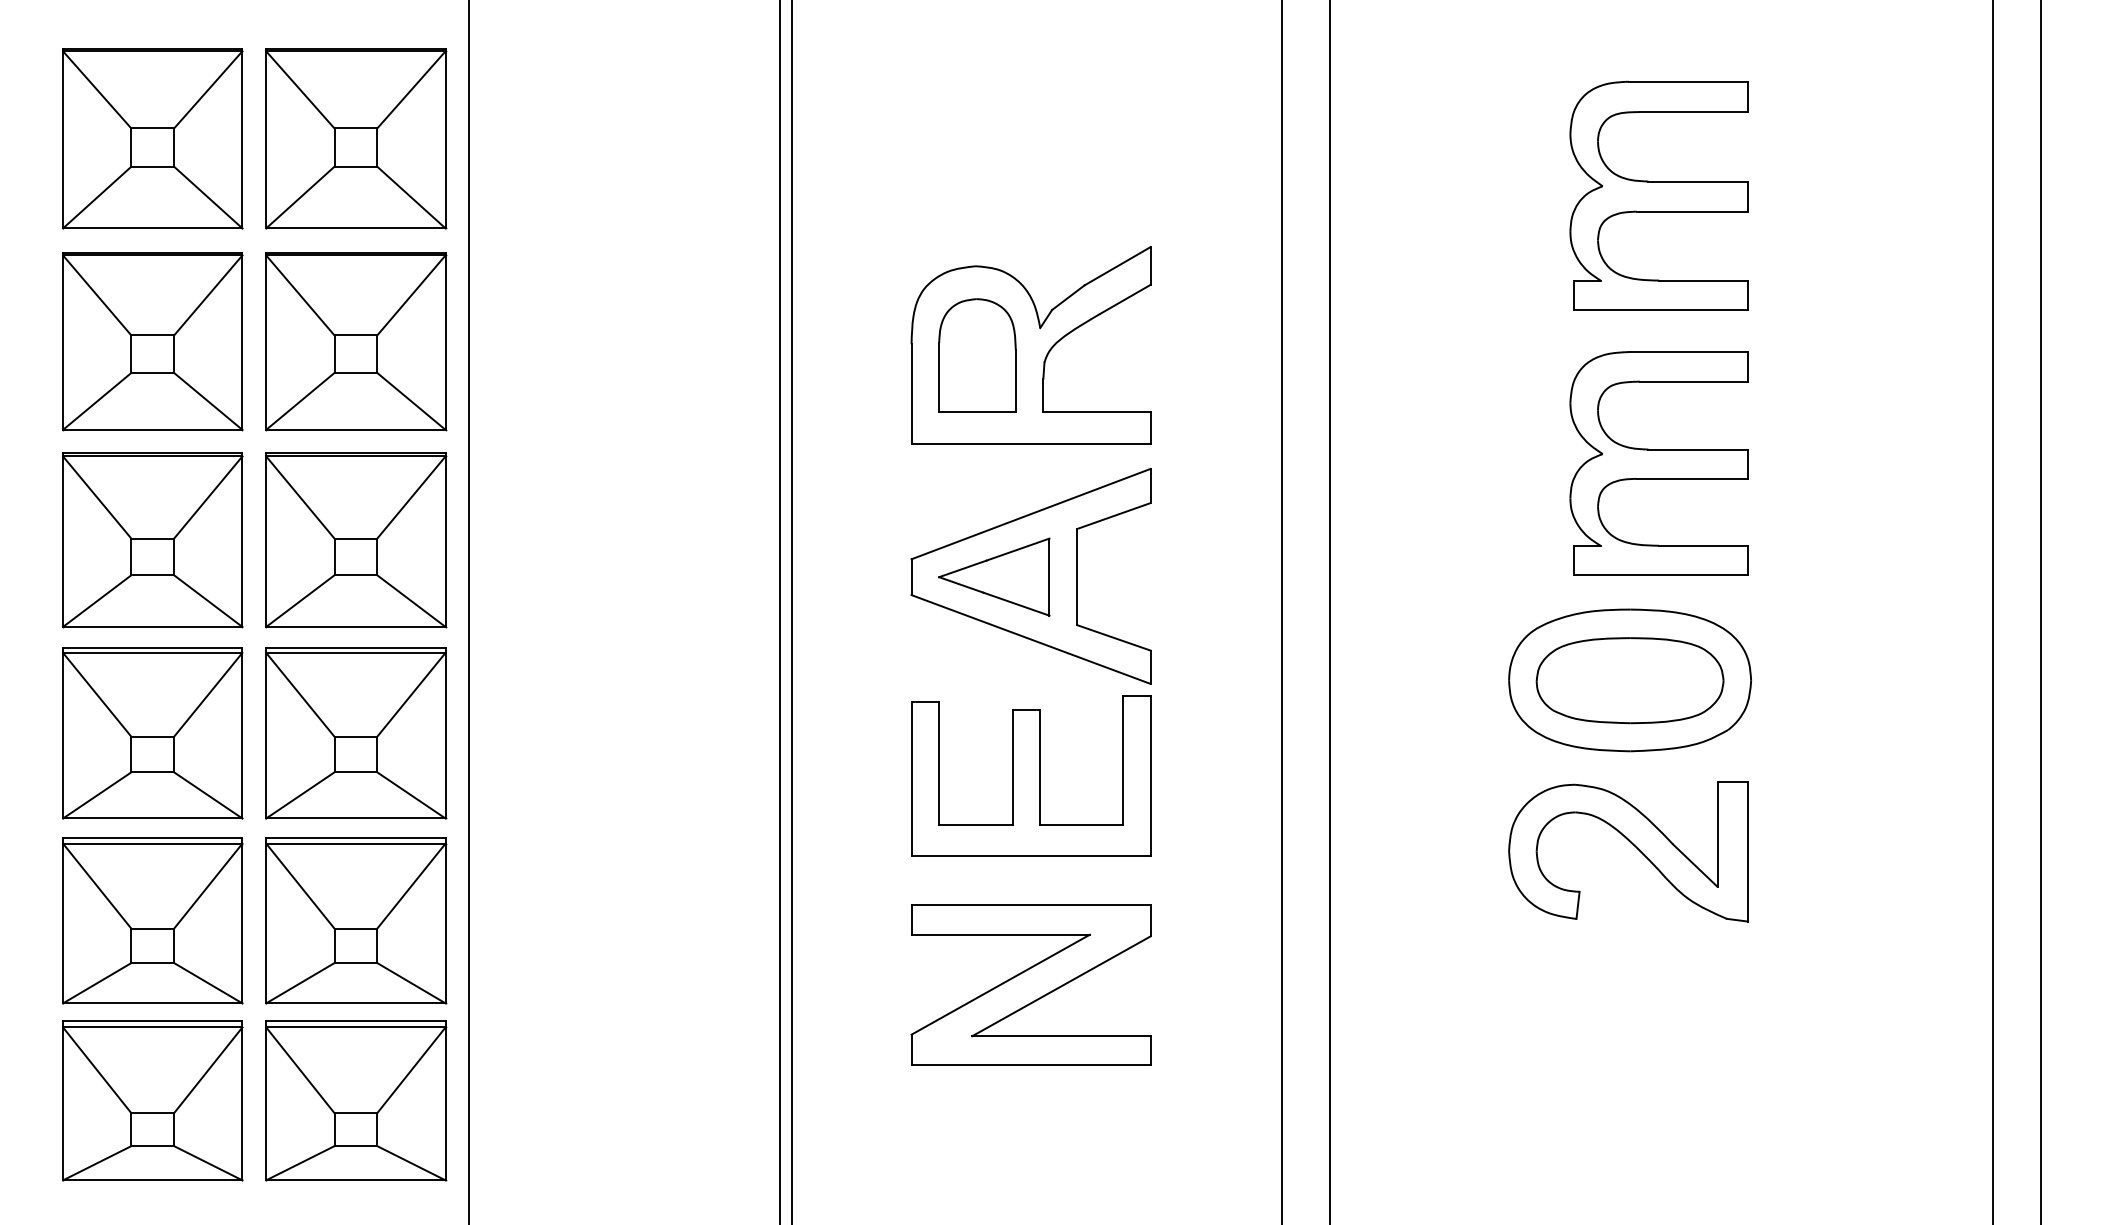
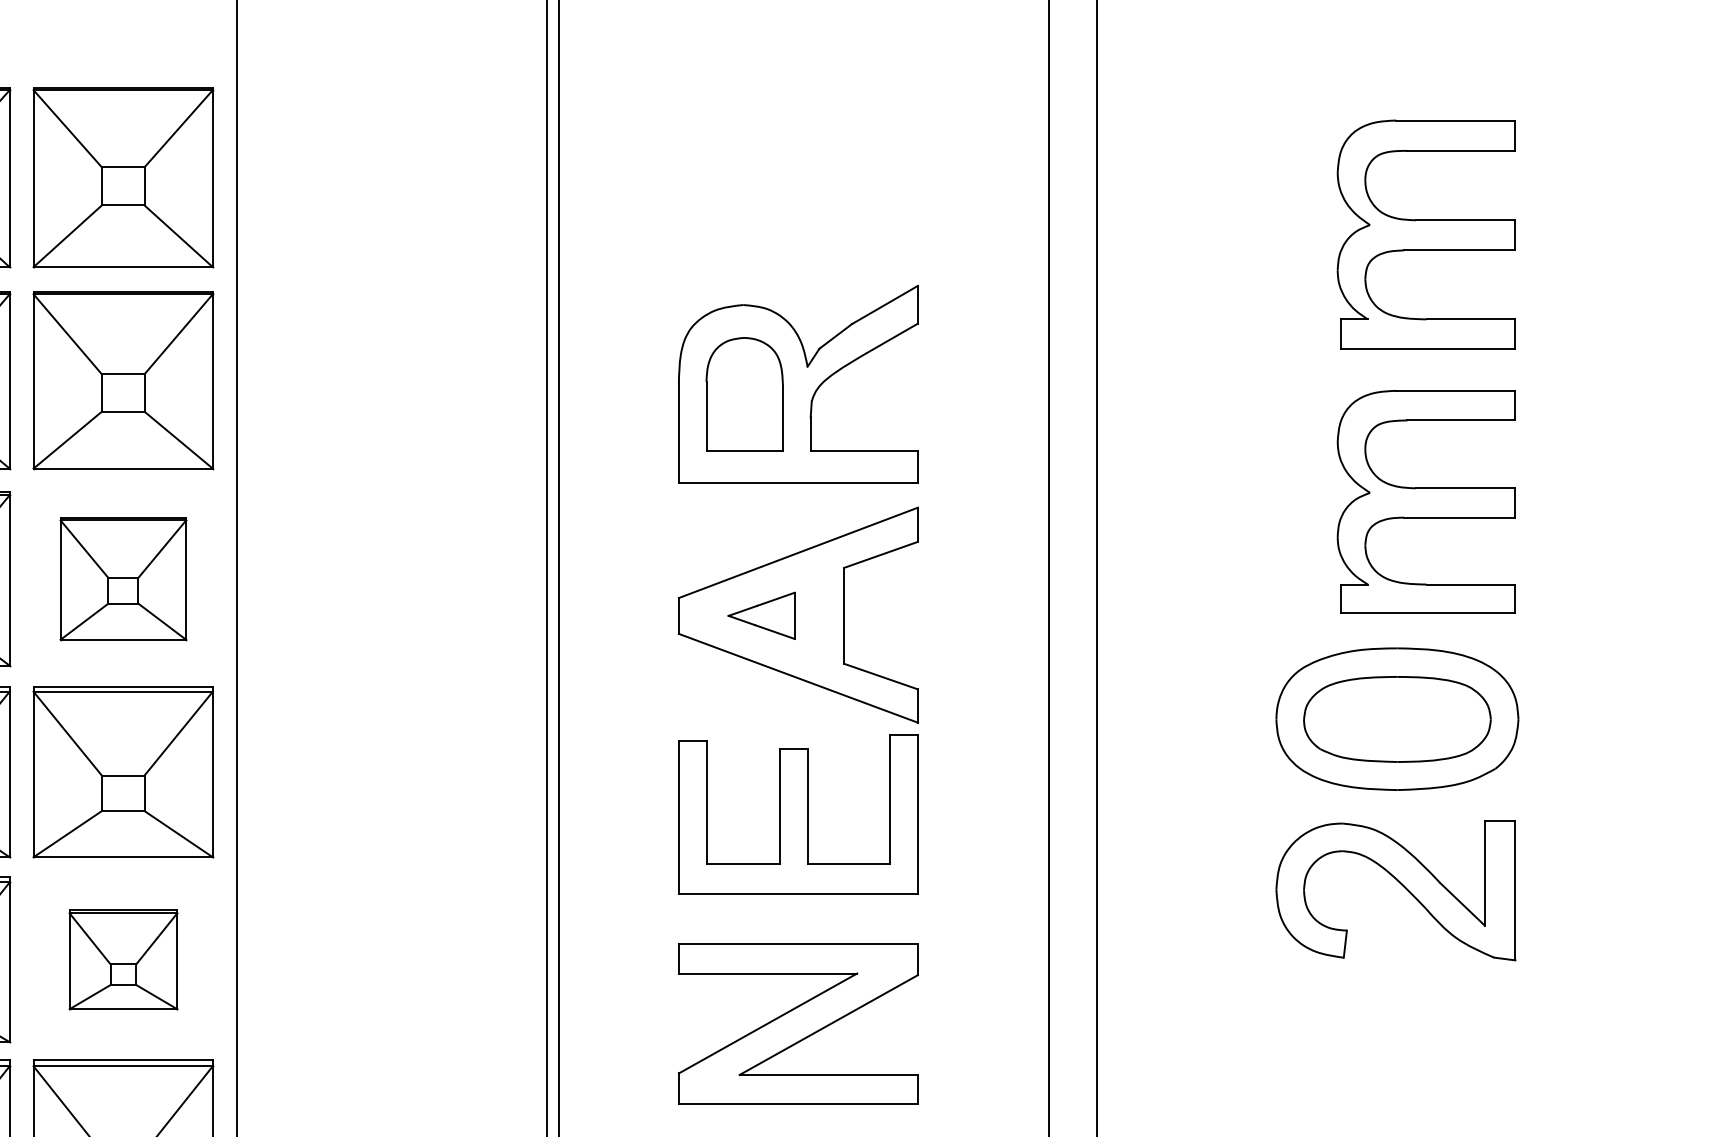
part: (356, 540) -> (123, 579), size x0.7
part: (994, 576) -> (761, 615), size x0.6
part: (356, 920) -> (123, 959), size x0.6

